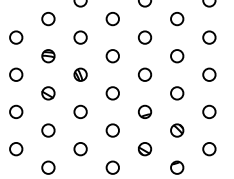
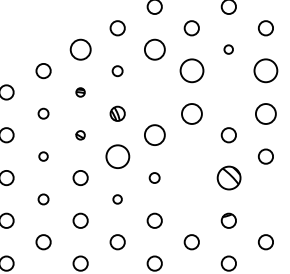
circle: (48, 18) -> (80, 49), size x1.4
circle: (112, 18) -> (154, 49), size x1.4
circle: (176, 18) -> (228, 49), size x0.6
circle: (80, 37) -> (117, 71), size x0.7
circle: (144, 37) -> (191, 71), size x1.6
circle: (209, 37) -> (265, 71), size x1.6
part: (48, 56) -> (80, 92), size x0.6
circle: (112, 56) -> (154, 92), removed
circle: (176, 56) -> (228, 92), removed
circle: (16, 74) -> (43, 113), size x0.7
circle: (144, 74) -> (191, 113), size x1.4
circle: (209, 74) -> (265, 113), size x1.4
part: (48, 93) -> (80, 135), size x0.6
circle: (112, 93) -> (154, 135), size x1.4
circle: (16, 111) -> (43, 156), size x0.6
circle: (80, 111) -> (117, 156), size x1.6
part: (144, 111) -> (191, 156), removed
circle: (112, 130) -> (154, 177), size x0.7
part: (176, 130) -> (228, 177), size x1.6
circle: (16, 149) -> (43, 199), size x0.7
circle: (80, 149) -> (117, 199), size x0.6
part: (144, 149) -> (191, 199), removed
circle: (209, 149) -> (265, 199), removed

